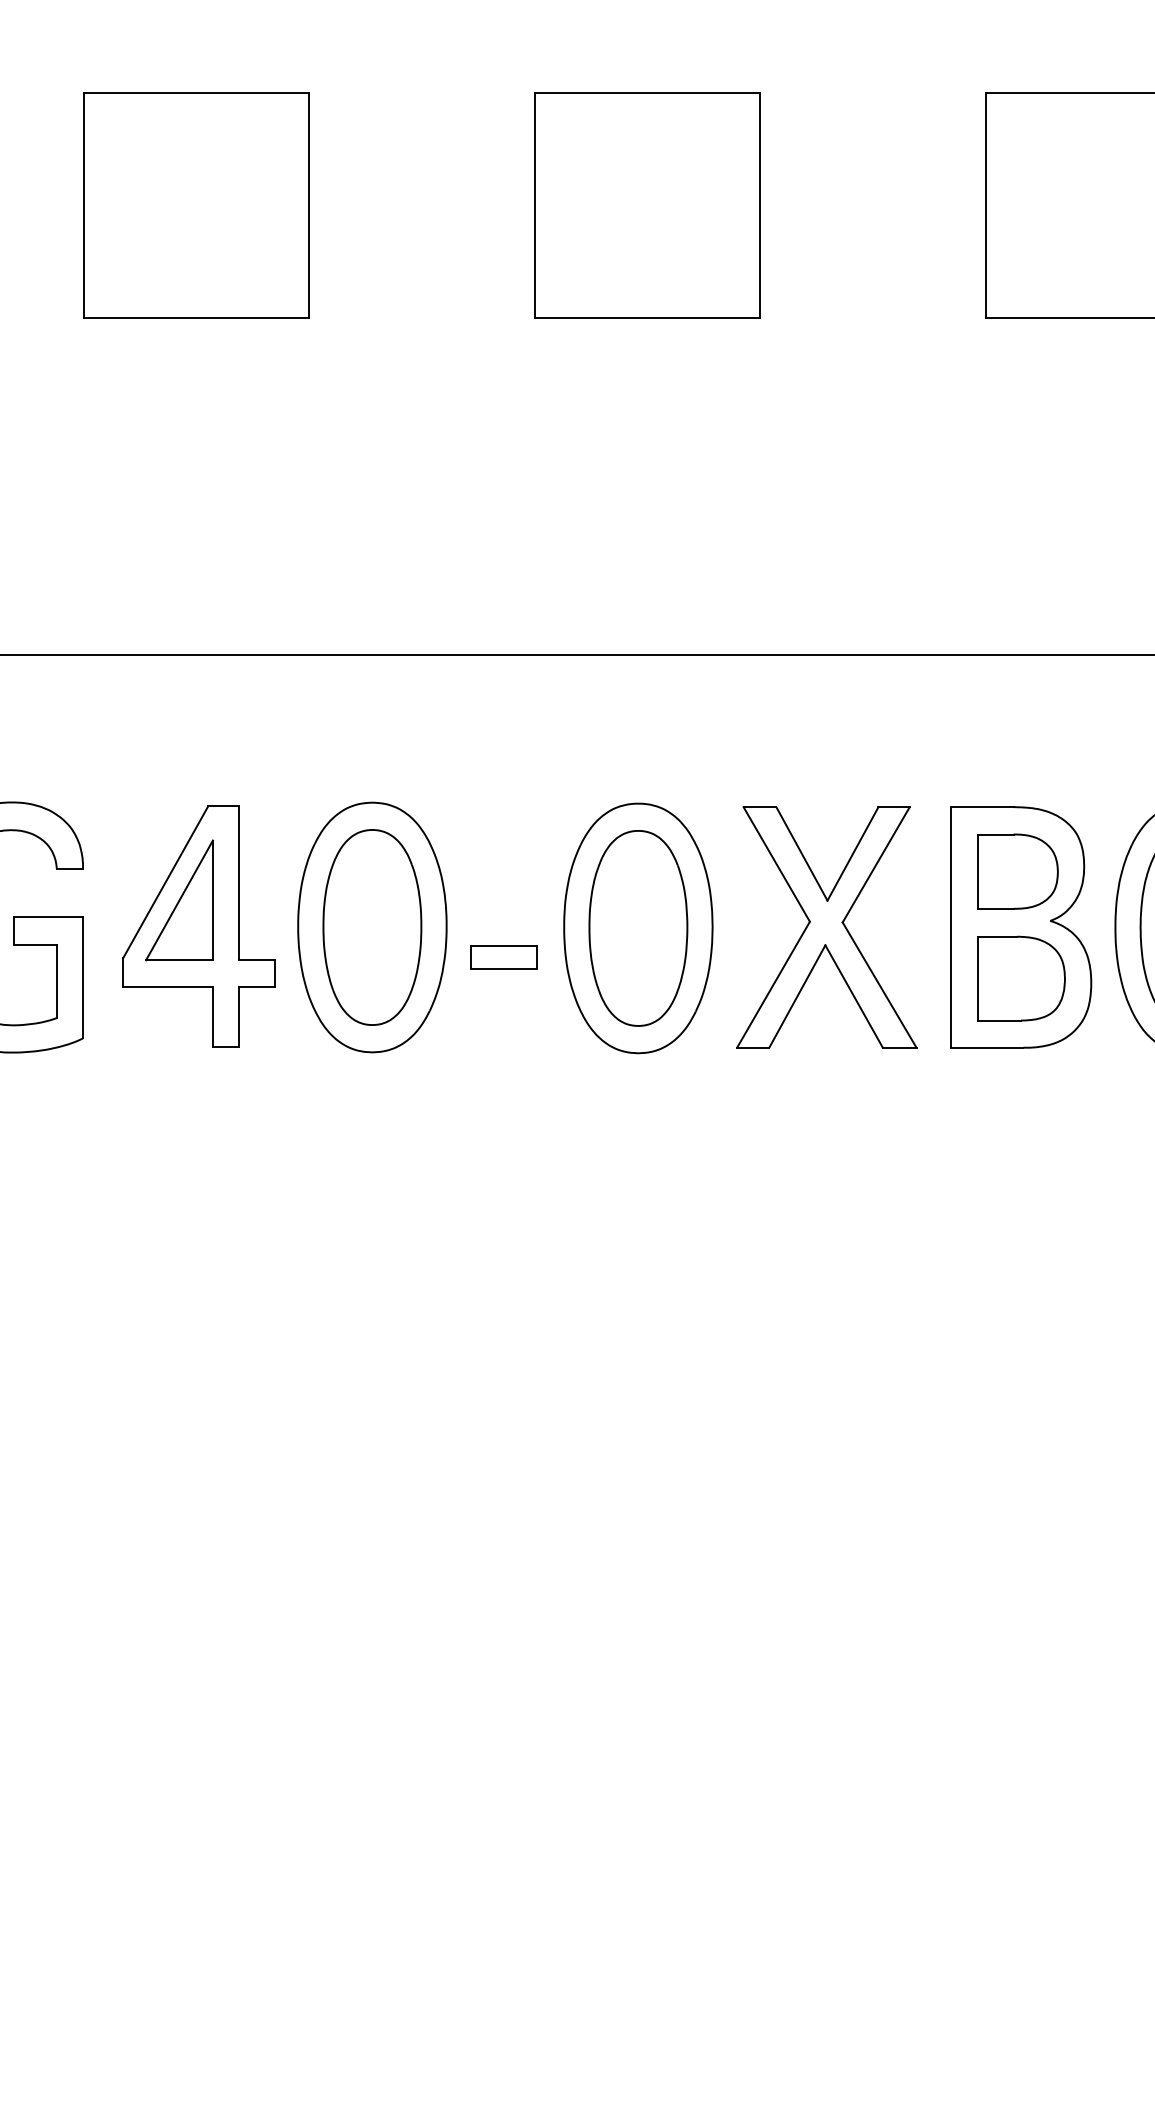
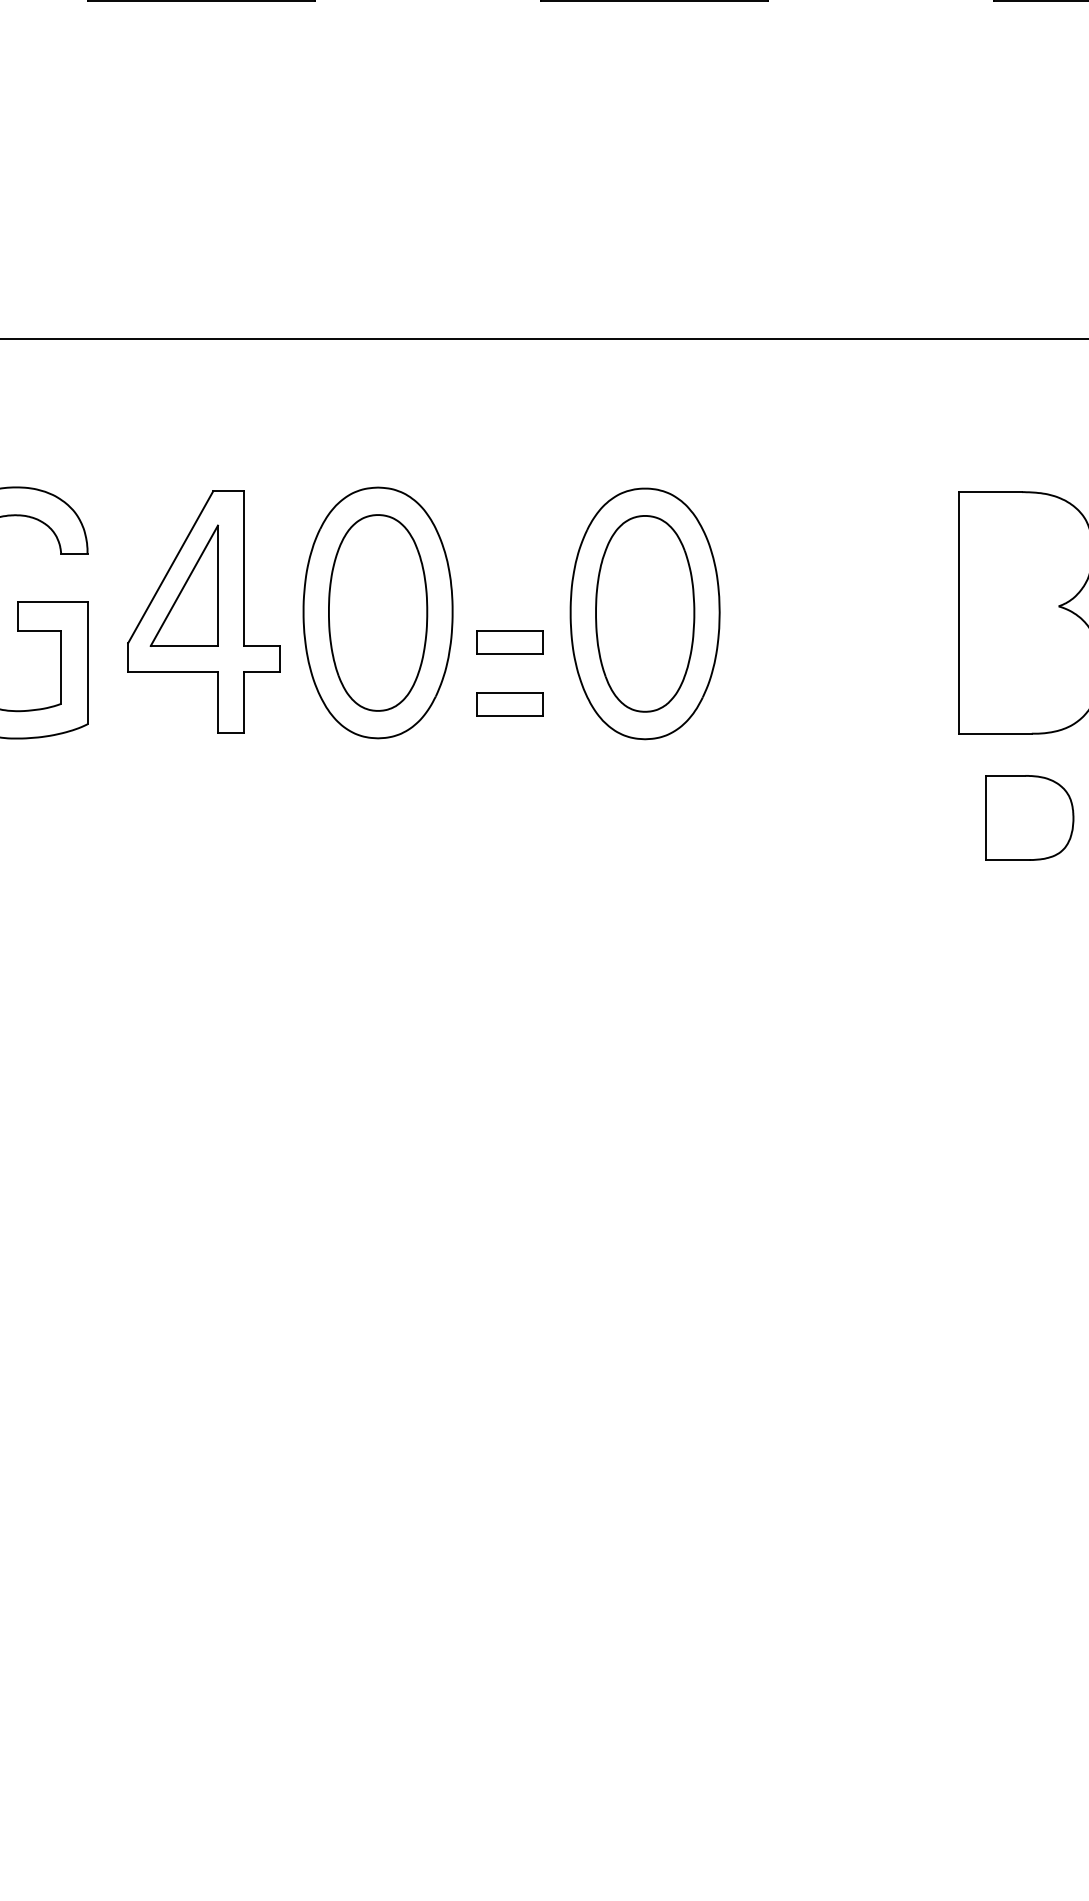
part: (1017, 871) -> (1025, 556), removed
part: (826, 927) -> (834, 612), removed
part: (1021, 978) -> (1029, 817), moved
part: (503, 1018) -> (509, 704), added

